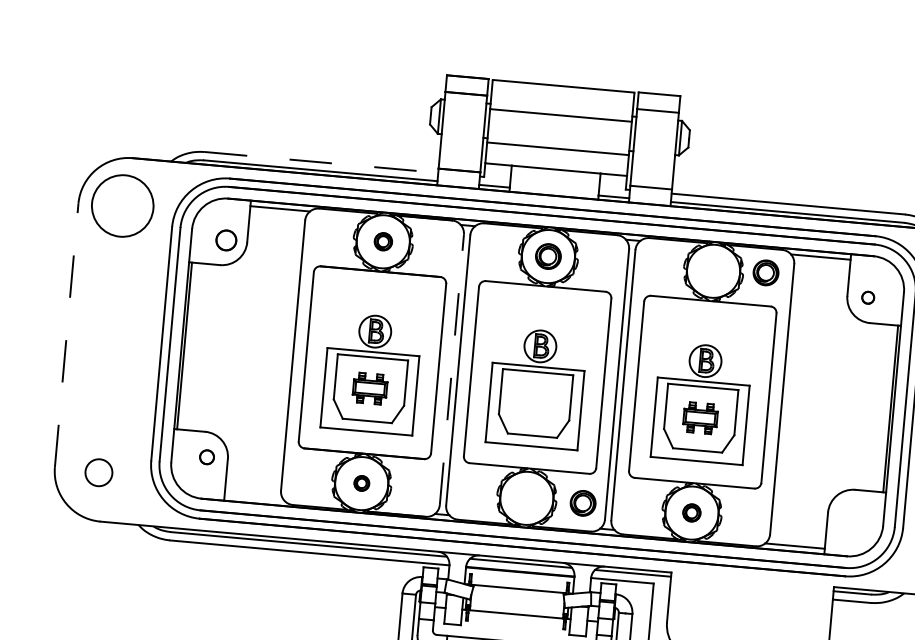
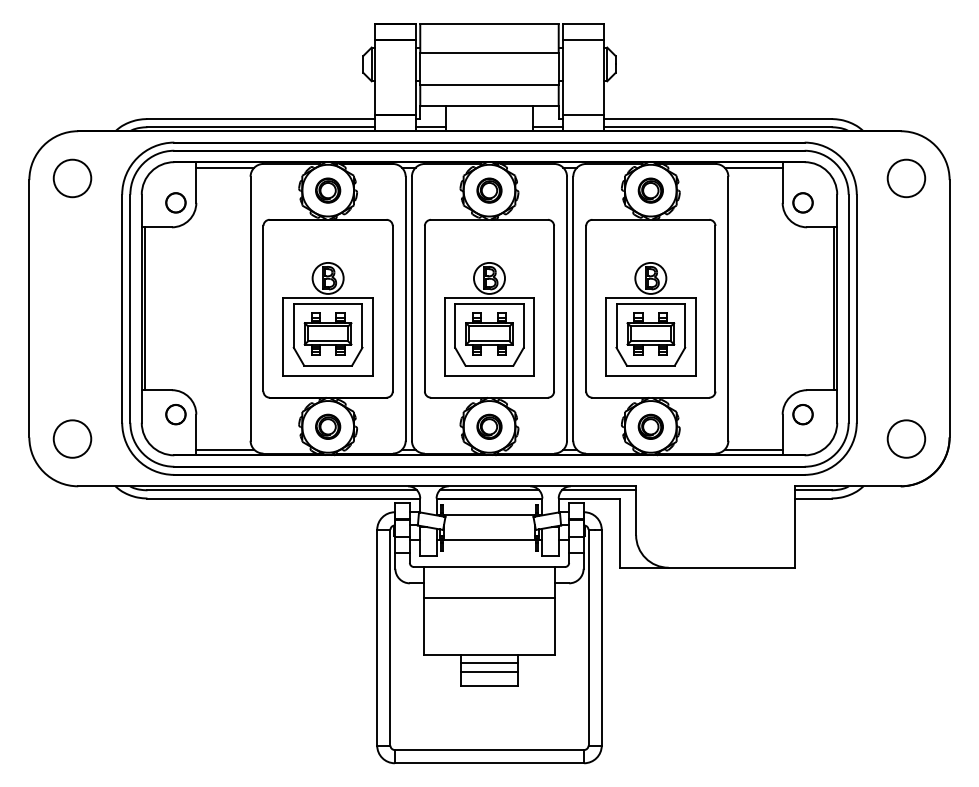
line: (321, 162) -> (261, 119), dashed -> solid
circle: (122, 206) -> (72, 178), size x0.62
part: (383, 241) -> (328, 190), size x1.43
part: (765, 272) -> (650, 190), moved
circle: (867, 297) -> (802, 202), size x1.67
line: (66, 335) -> (29, 308), dashed -> solid
line: (451, 369) -> (405, 308), dashed -> solid
part: (369, 387) -> (327, 333), size x1.43
part: (535, 402) -> (489, 333), added
part: (700, 417) -> (650, 333), size x1.43
circle: (206, 457) -> (175, 414), size x1.43
circle: (98, 472) -> (72, 438), size x1.43
part: (362, 483) -> (328, 426), size x1.67
line: (254, 497) -> (225, 449), added
part: (583, 502) -> (489, 426), moved
part: (691, 512) -> (650, 426), size x1.43
circle: (848, 514) -> (802, 414), added

